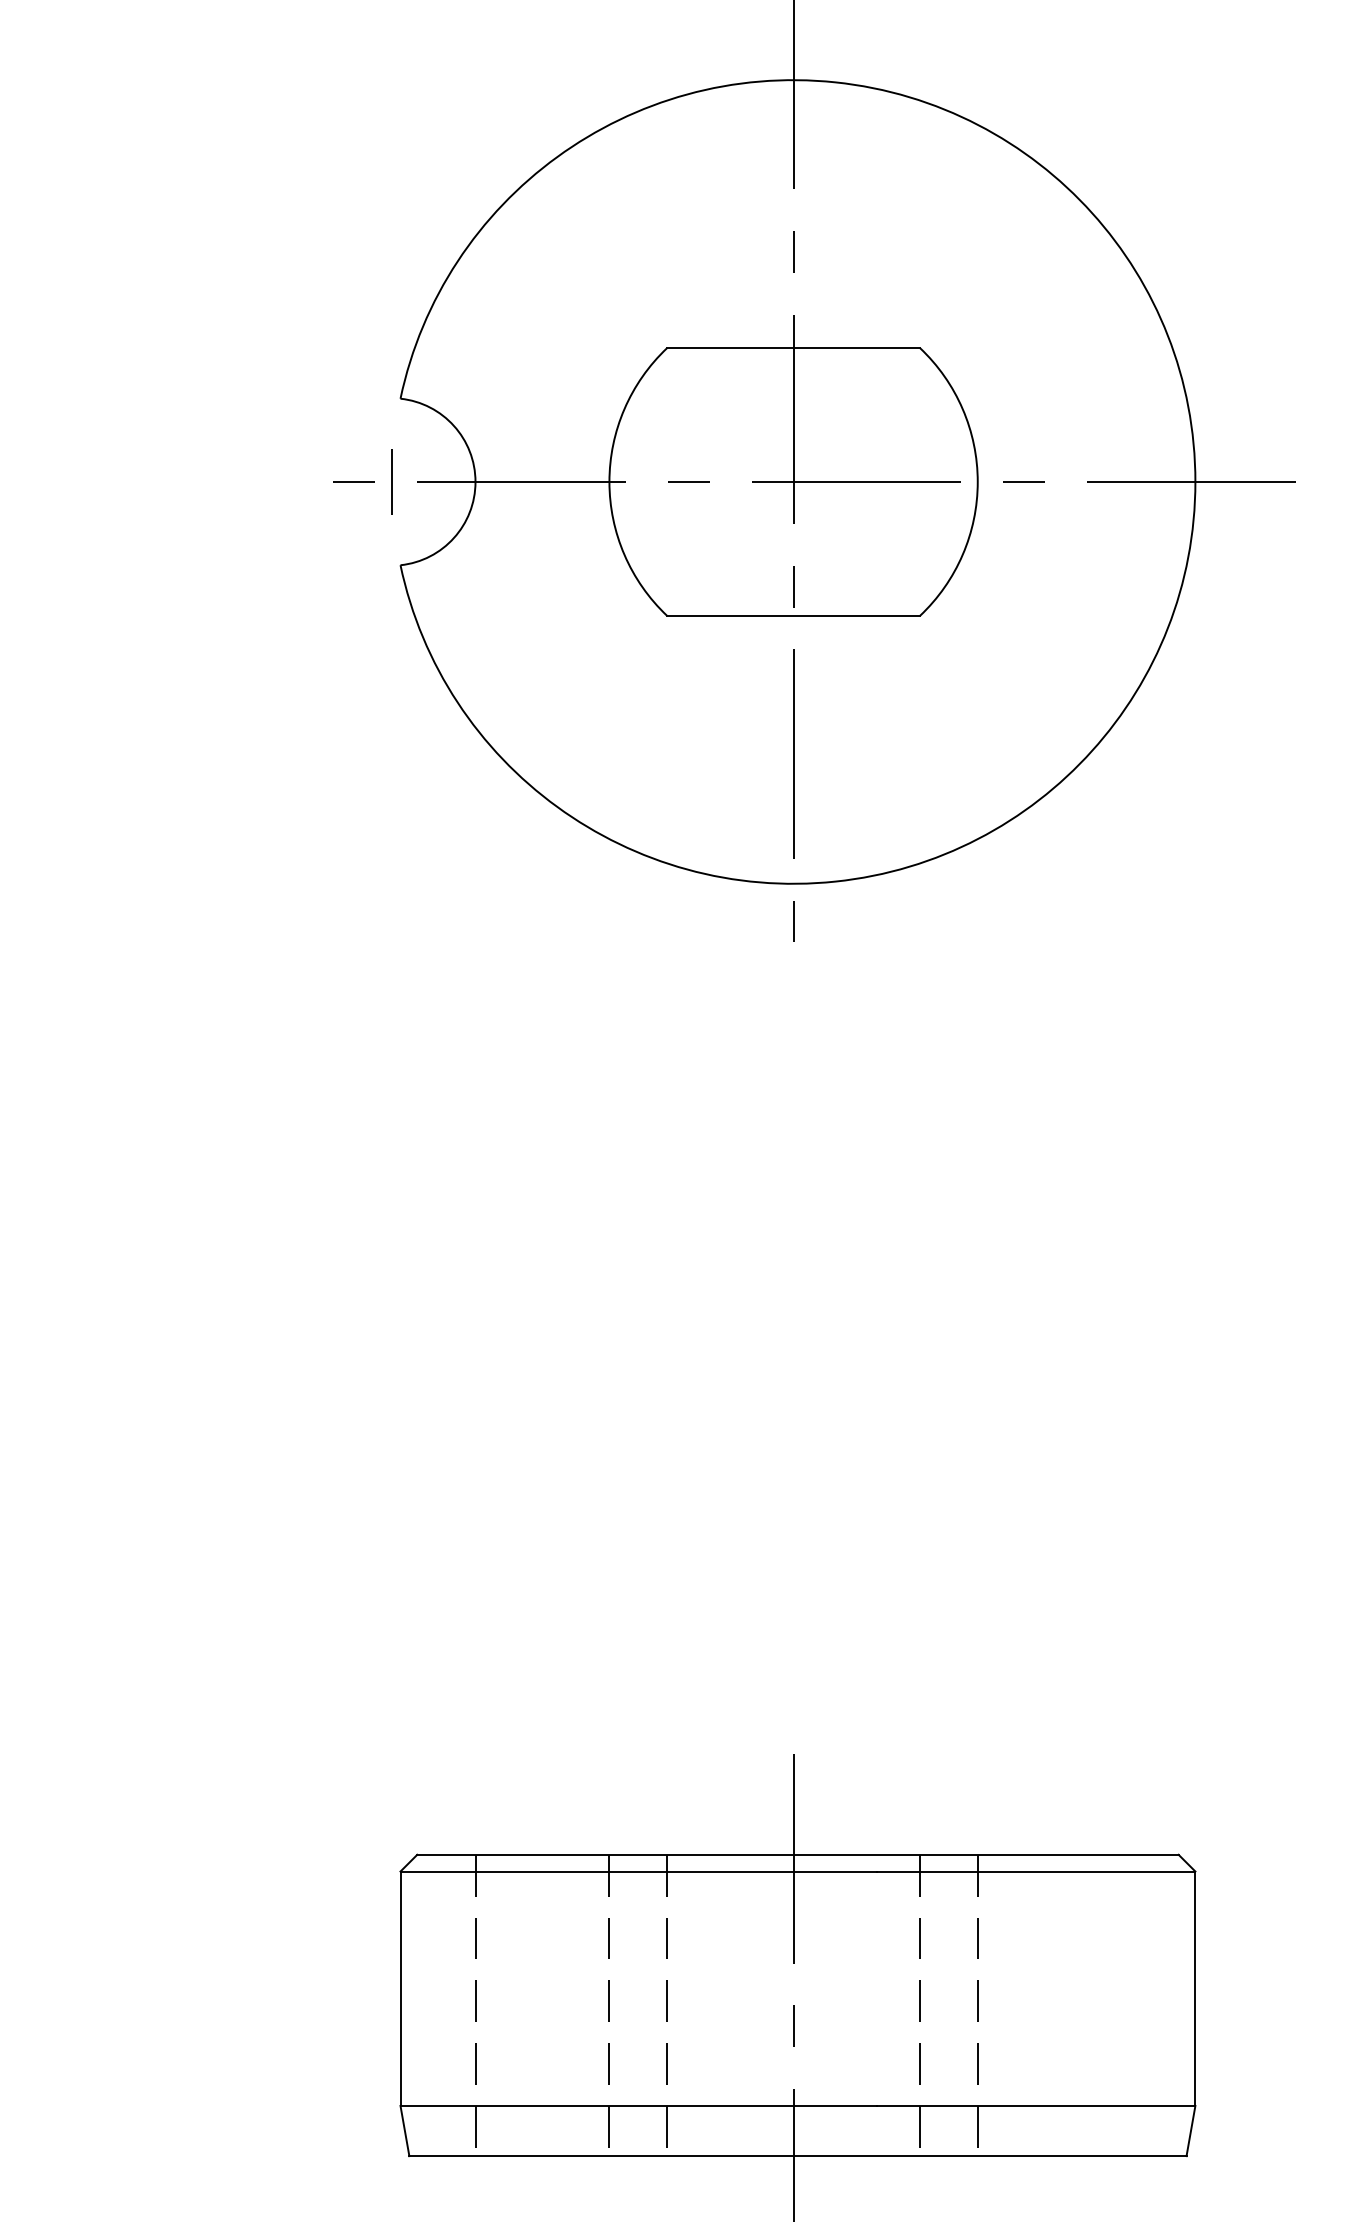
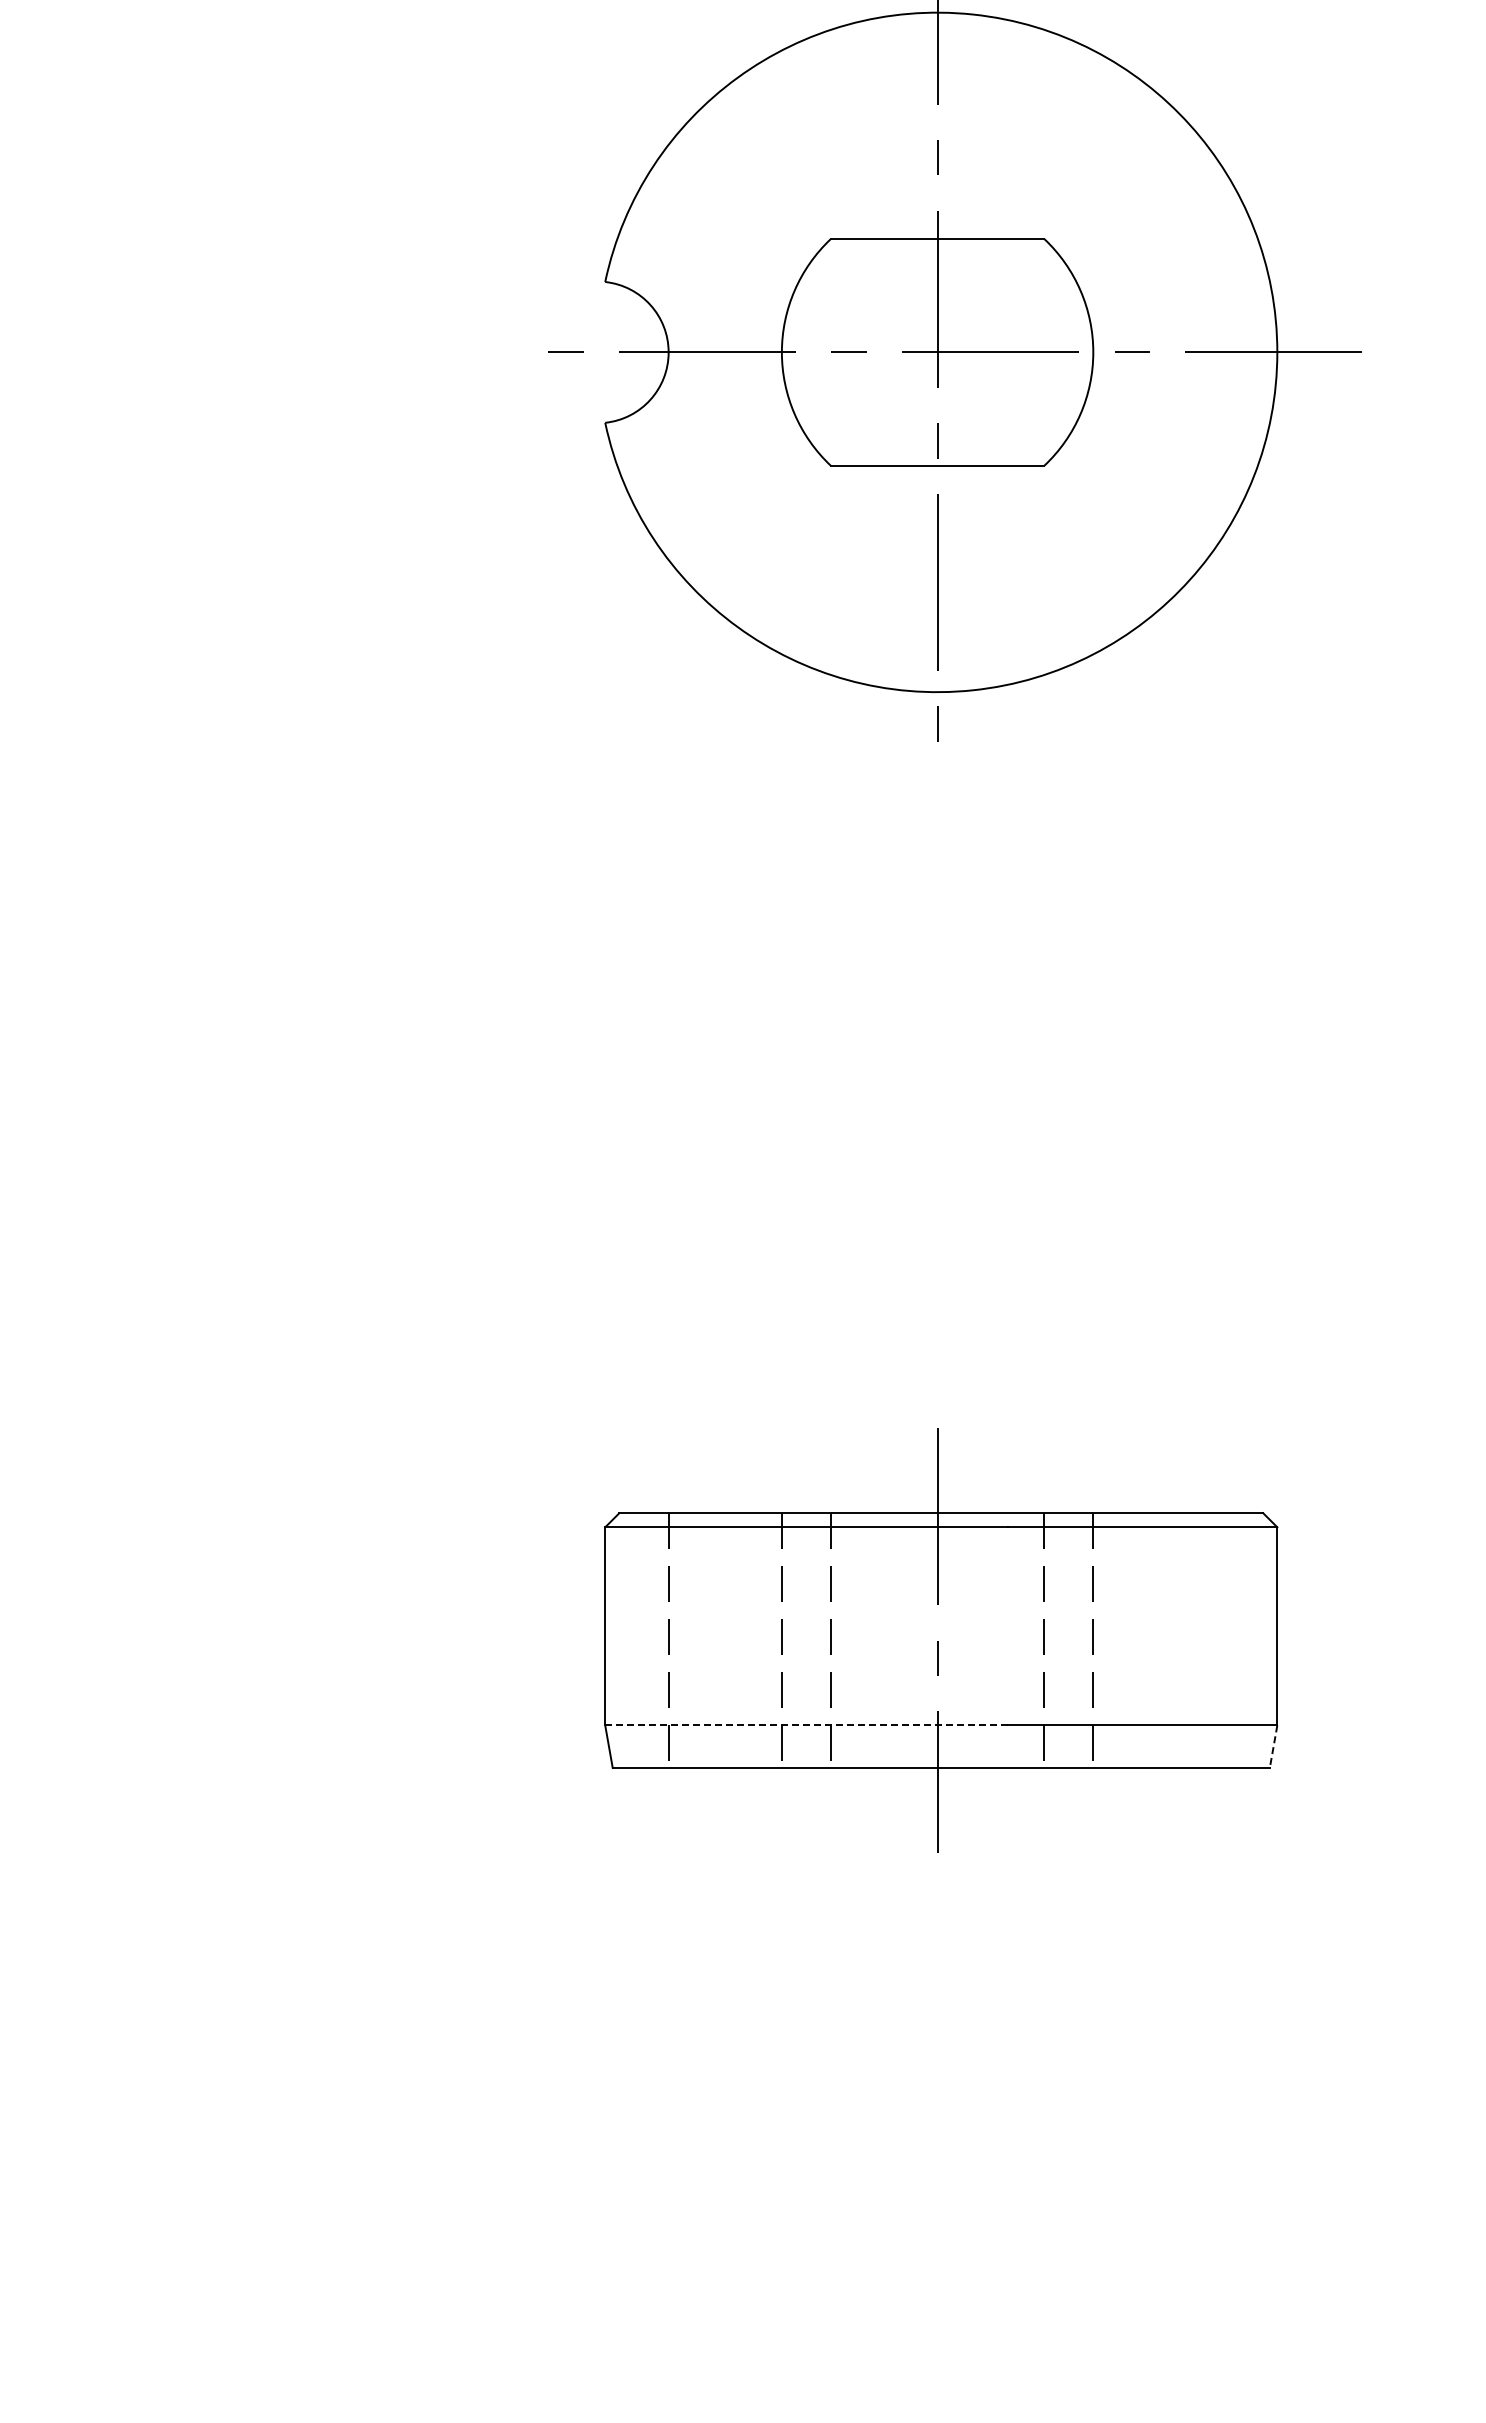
line: (391, 482) -> (597, 352), removed
line: (639, 2105) -> (807, 1725), solid -> dashed
line: (1190, 2130) -> (1273, 1746), solid -> dashed

